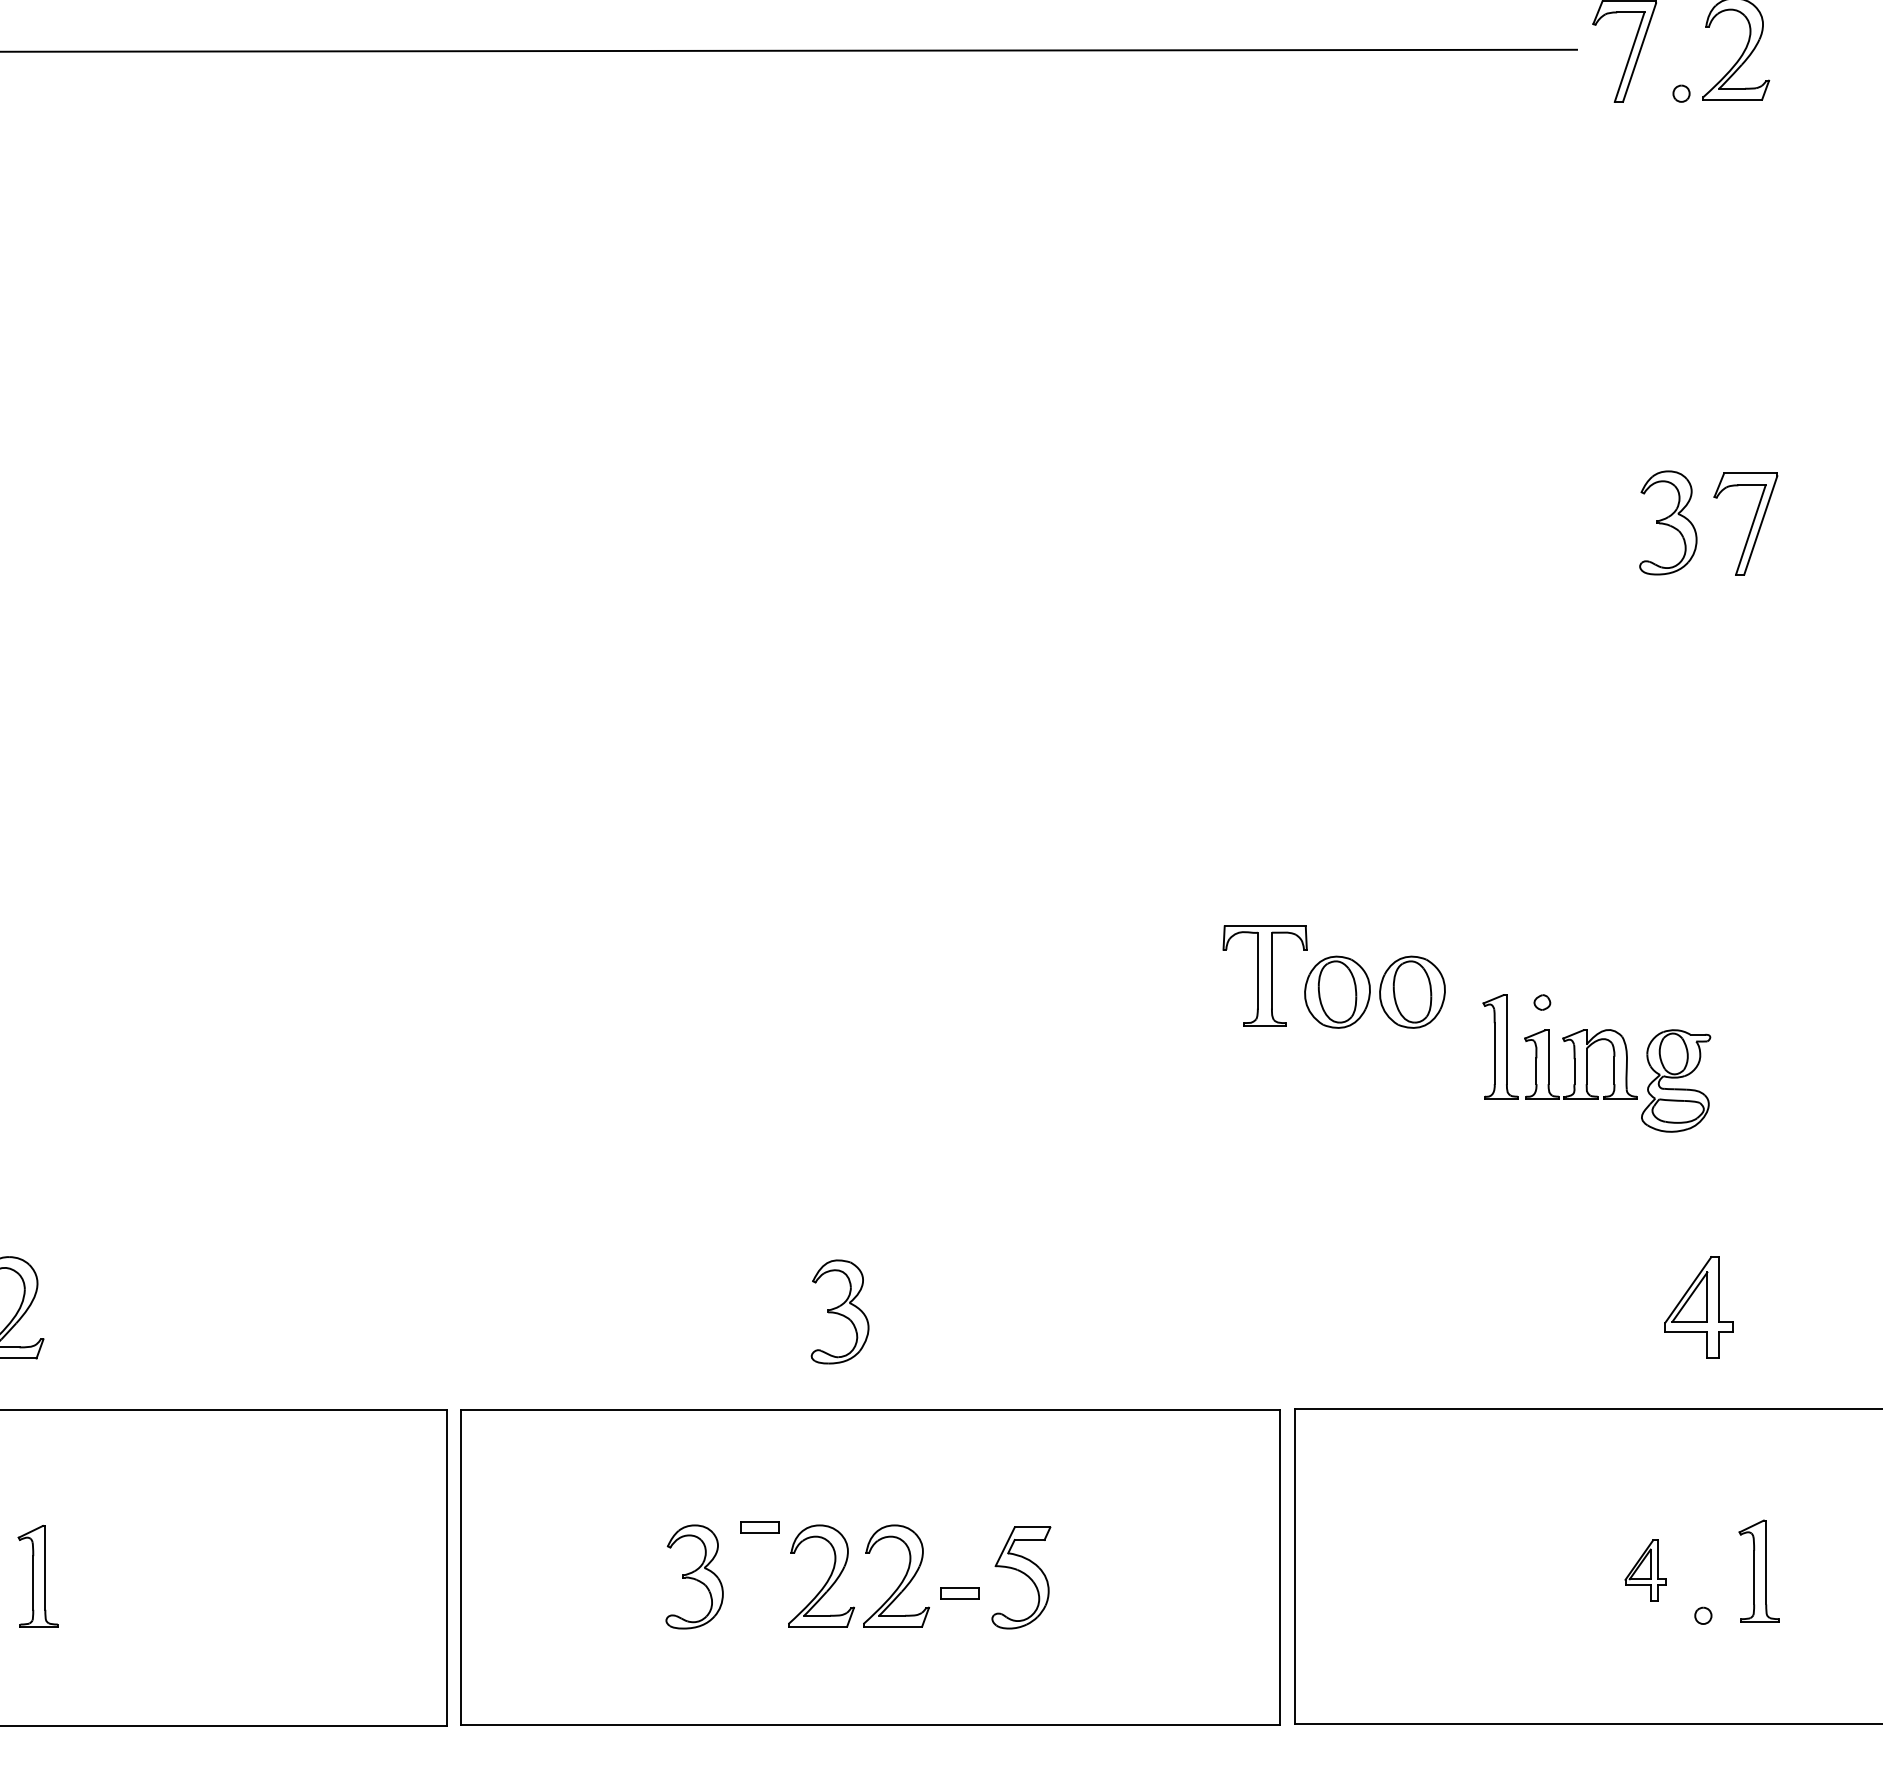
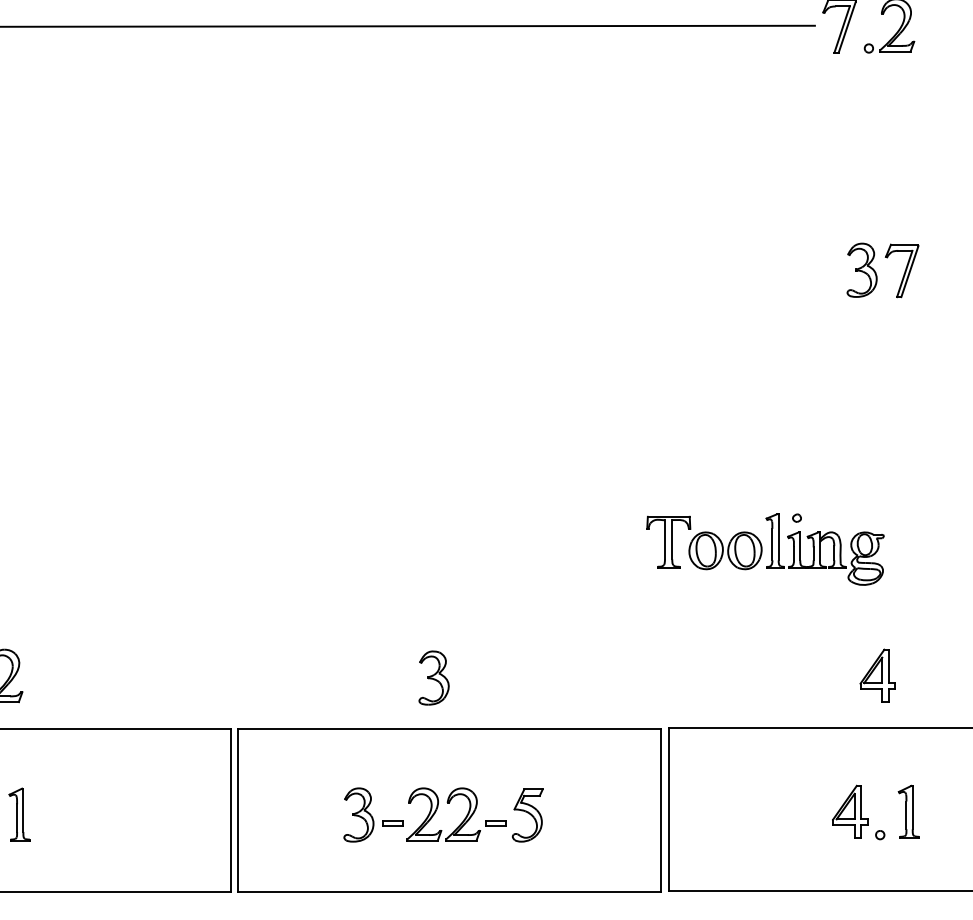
part: (1334, 976) -> (704, 542), moved
part: (759, 1527) -> (392, 823), moved
part: (1645, 1570) -> (850, 811), size x1.67

